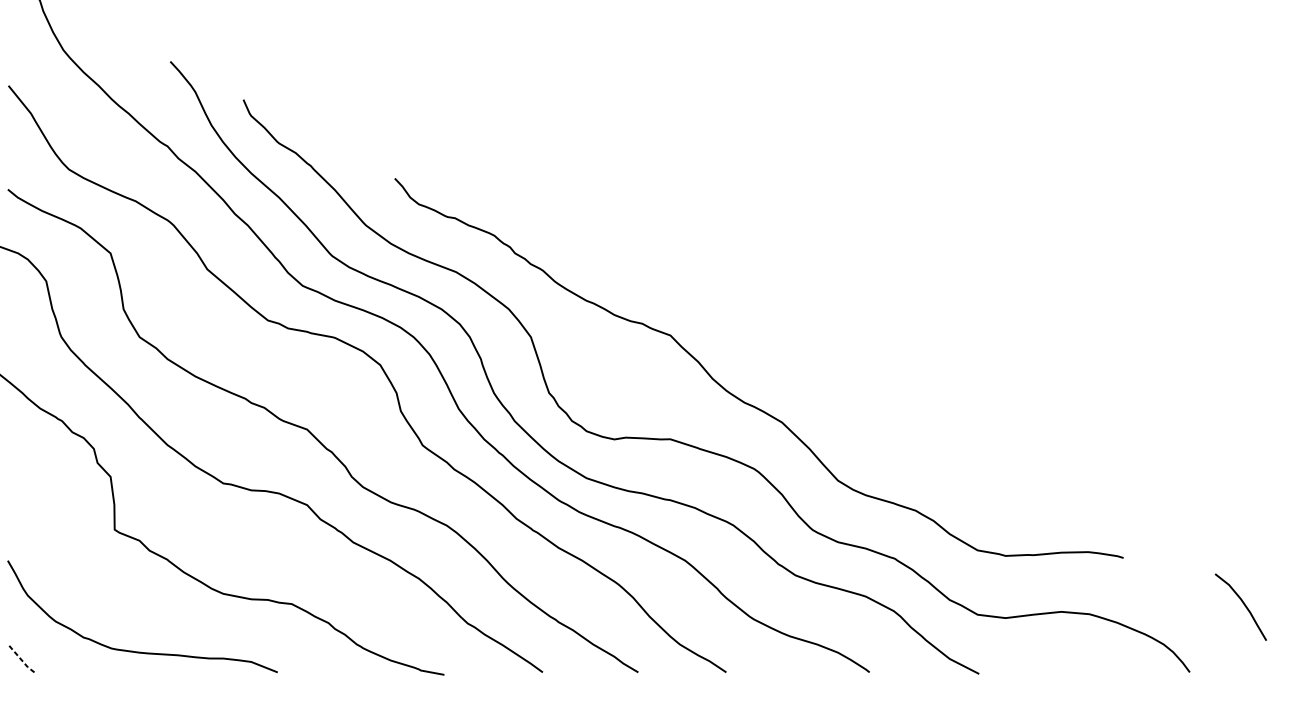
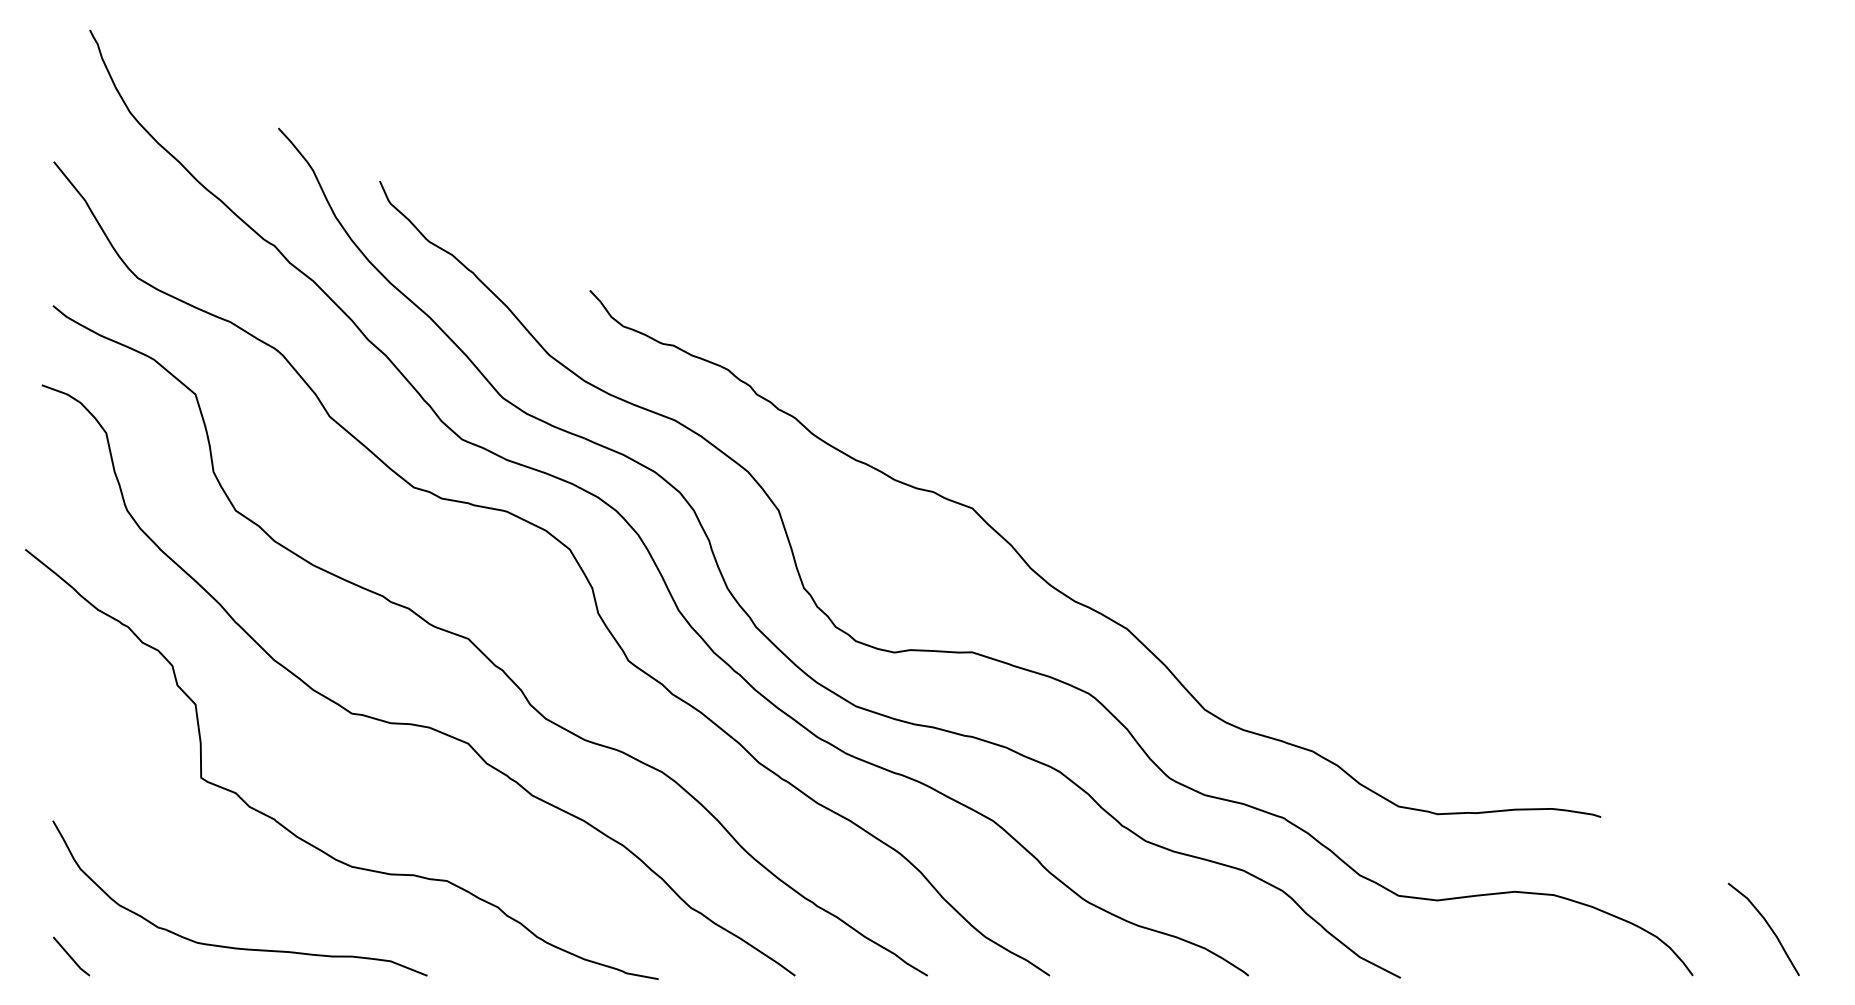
curve: (1243, 604) -> (1767, 925), moved
line: (20, 659) -> (70, 957), dashed -> solid

